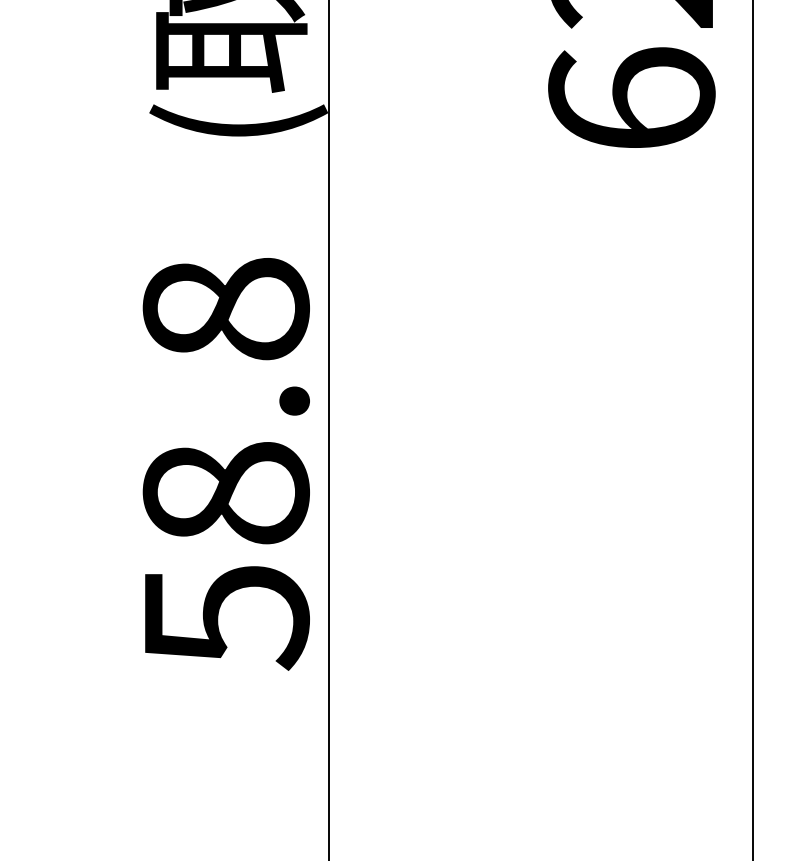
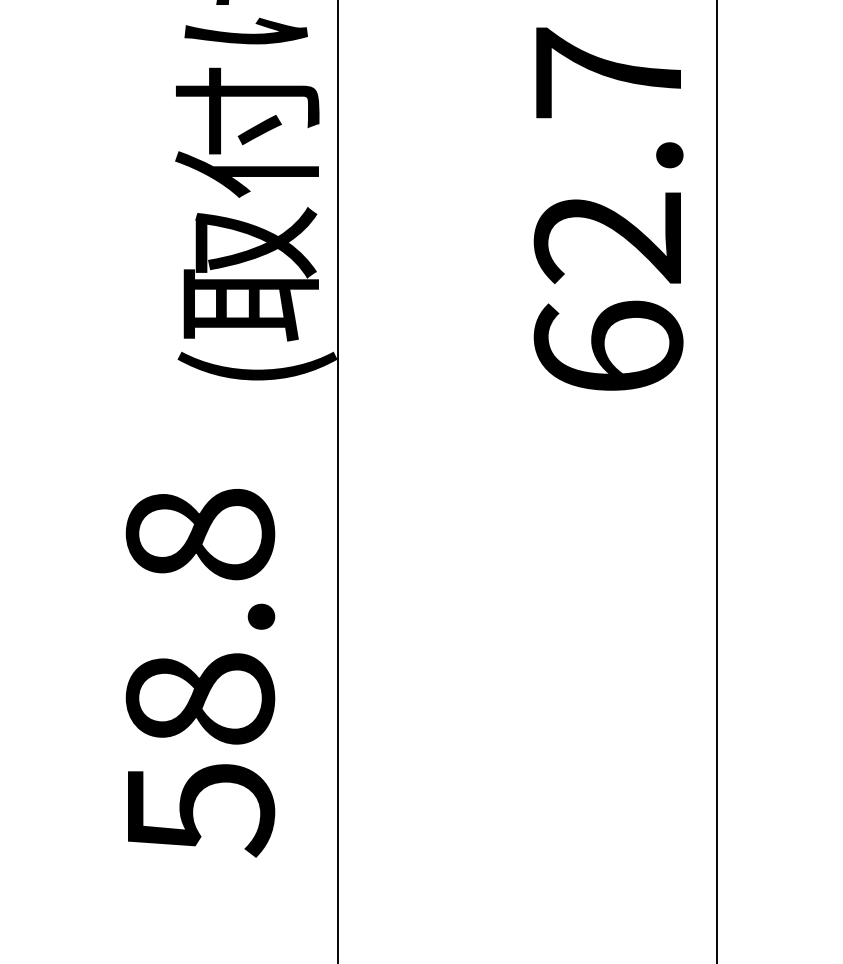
text: (226, 464) -> (200, 673), moved

